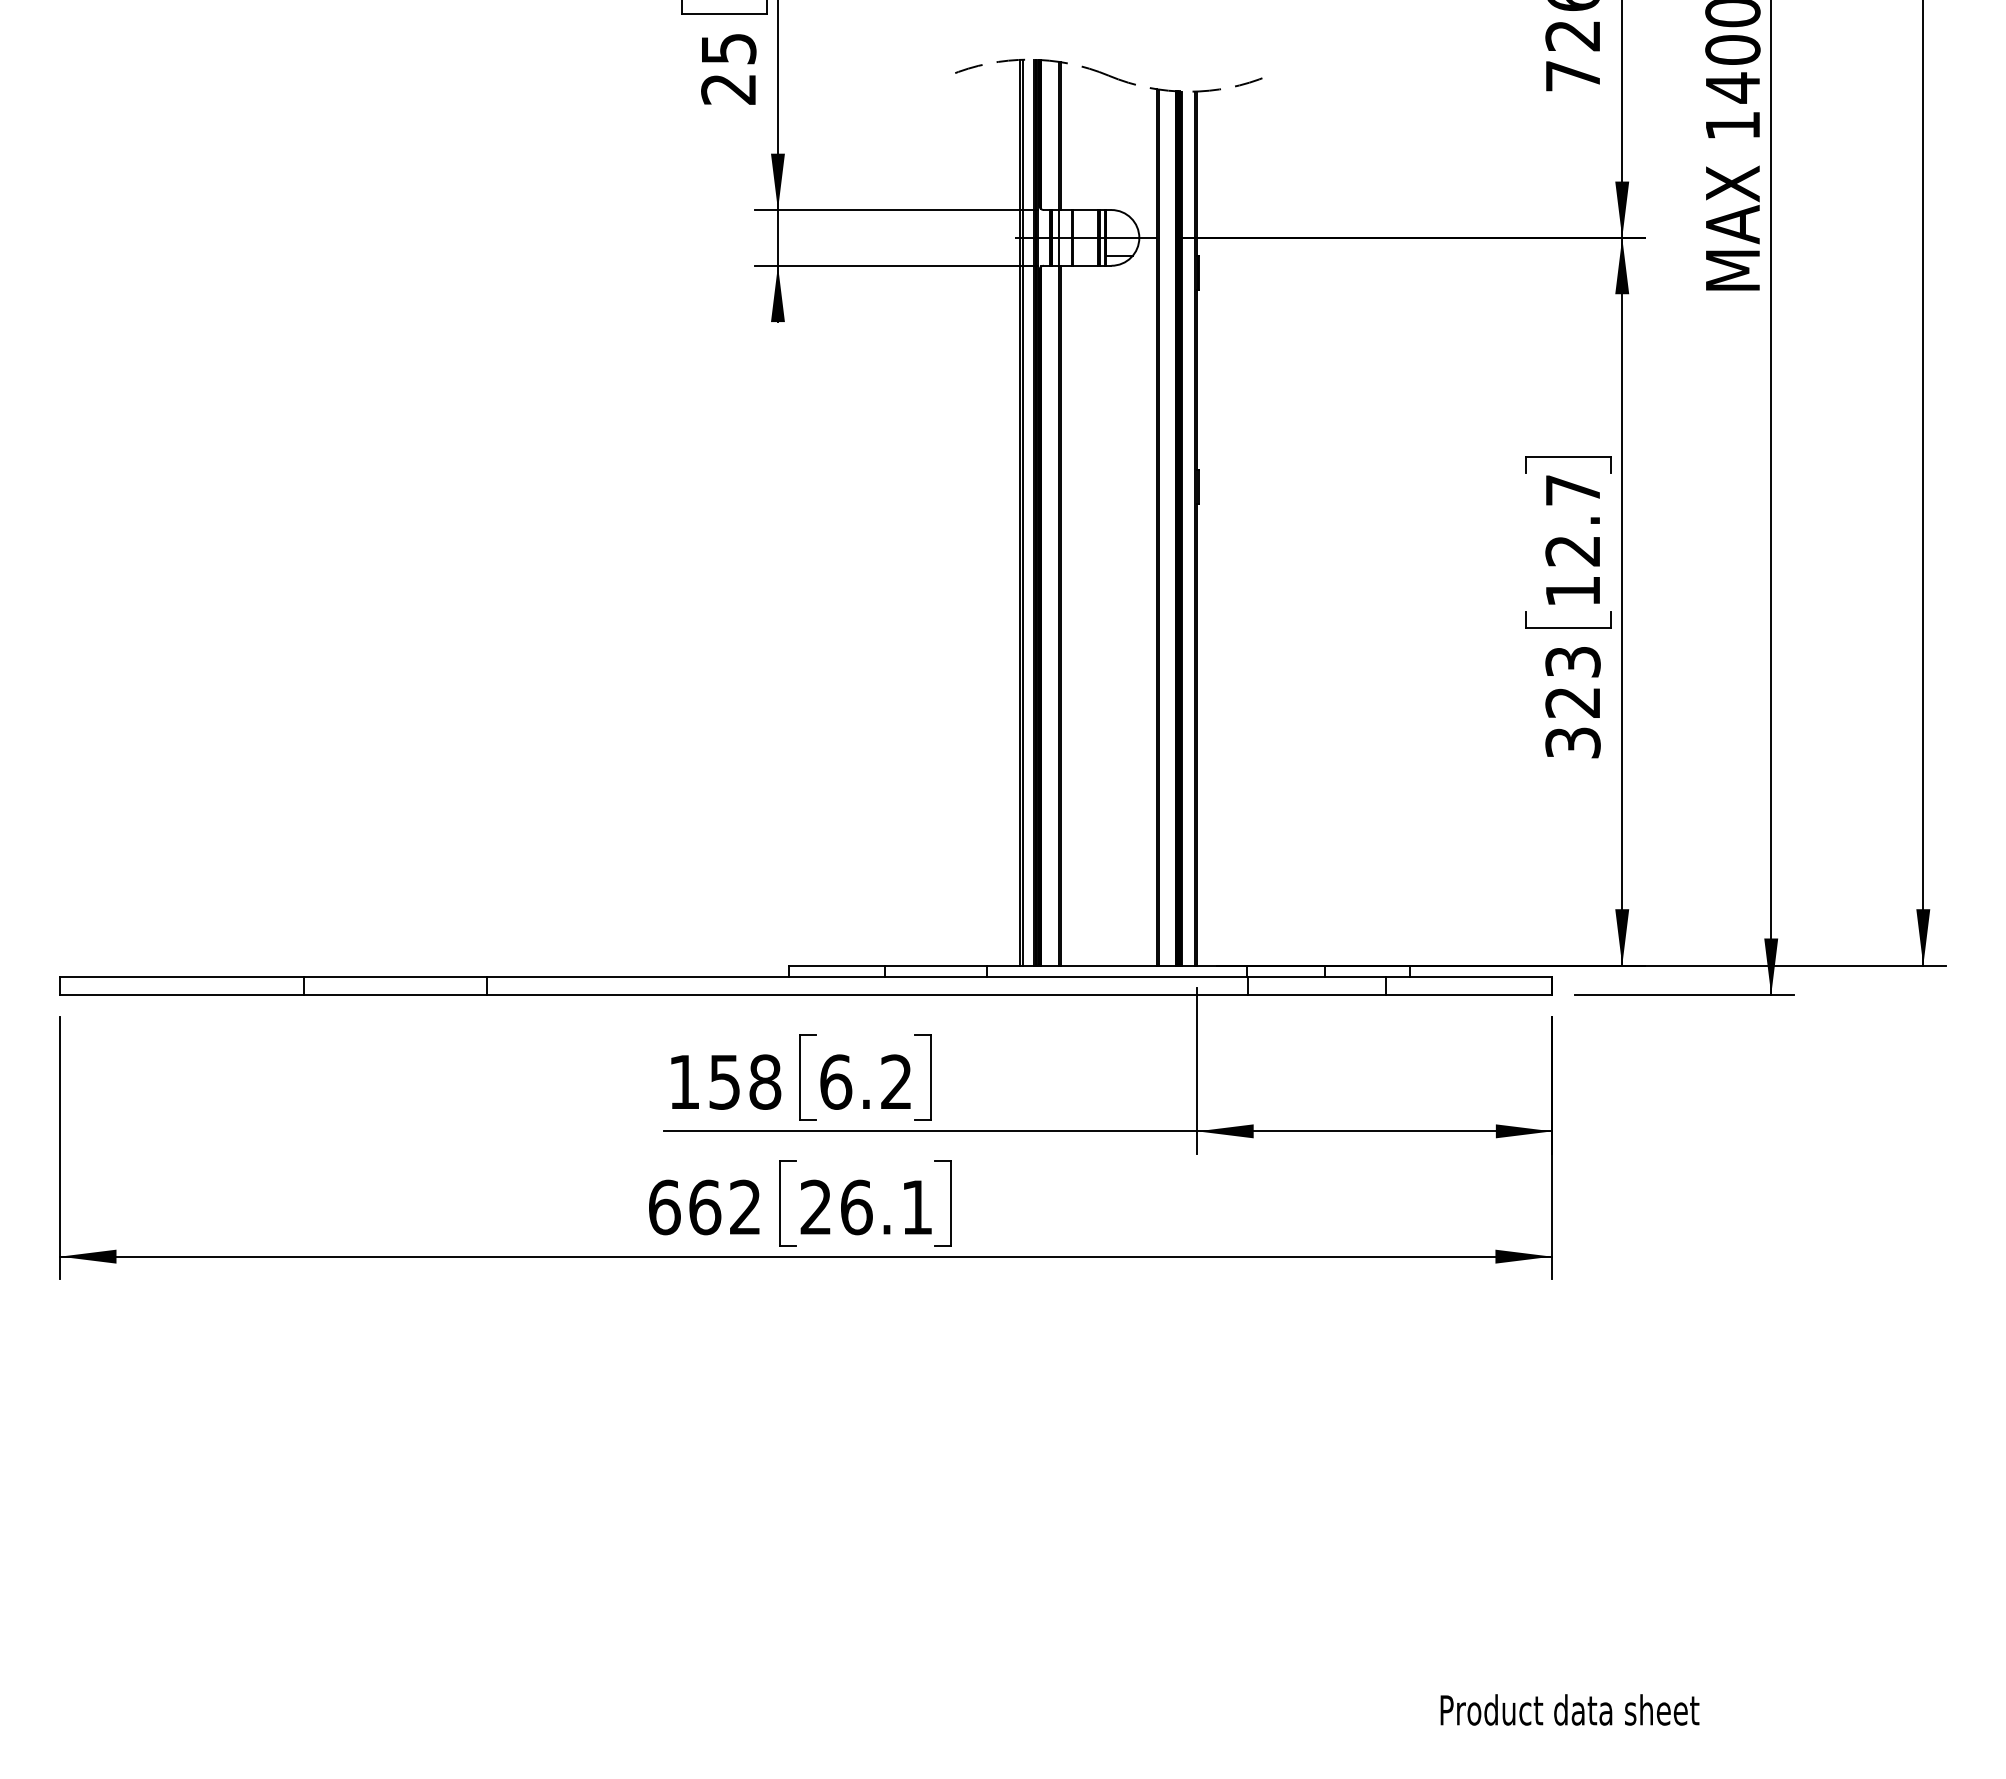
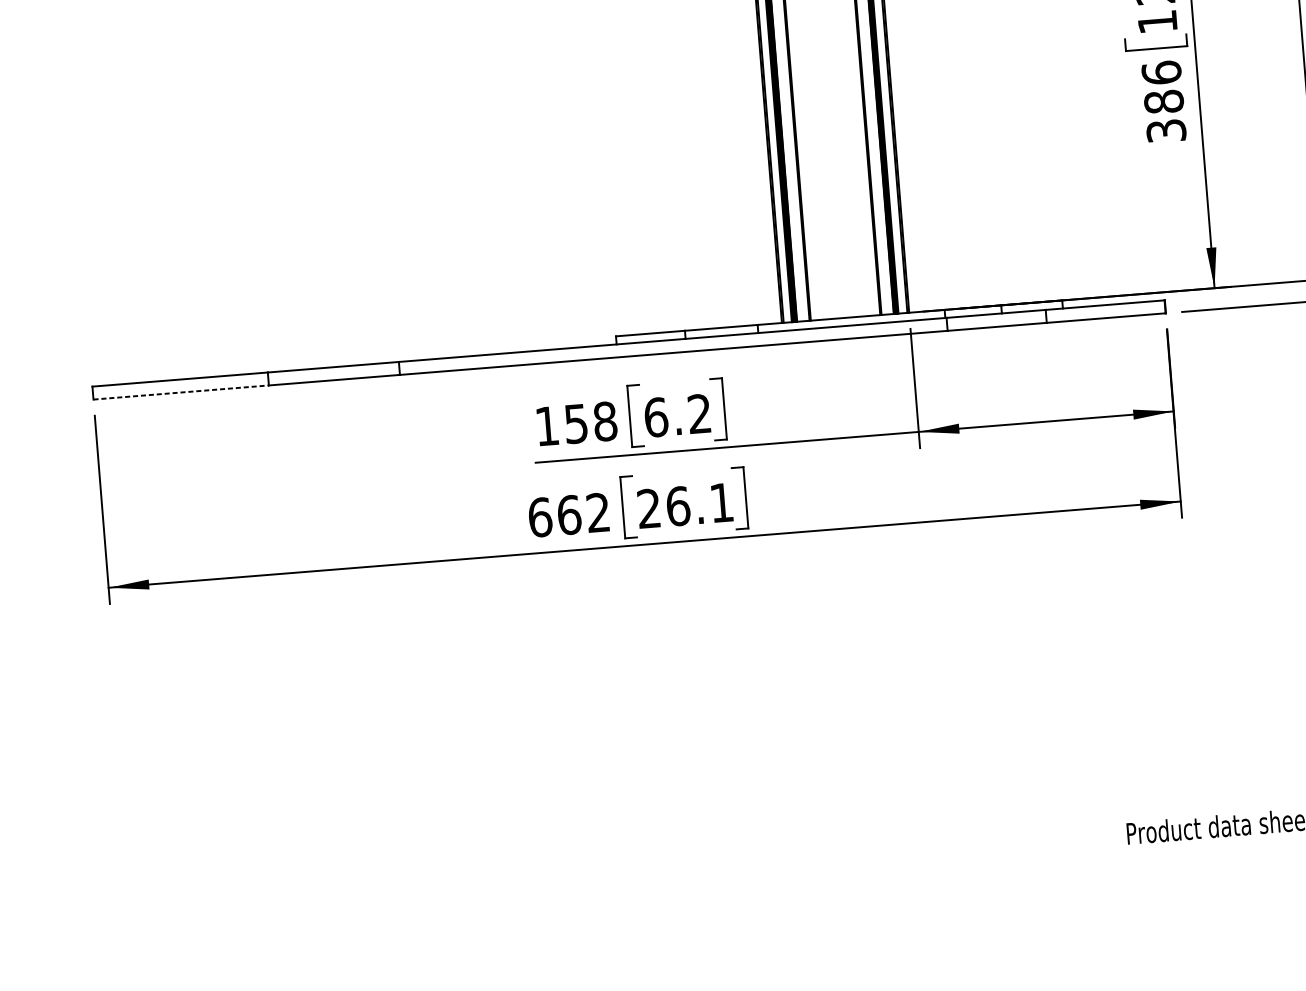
text: (1572, 681) -> (1162, 86), 323 -> 386
line: (182, 994) -> (181, 392), solid -> dashed

